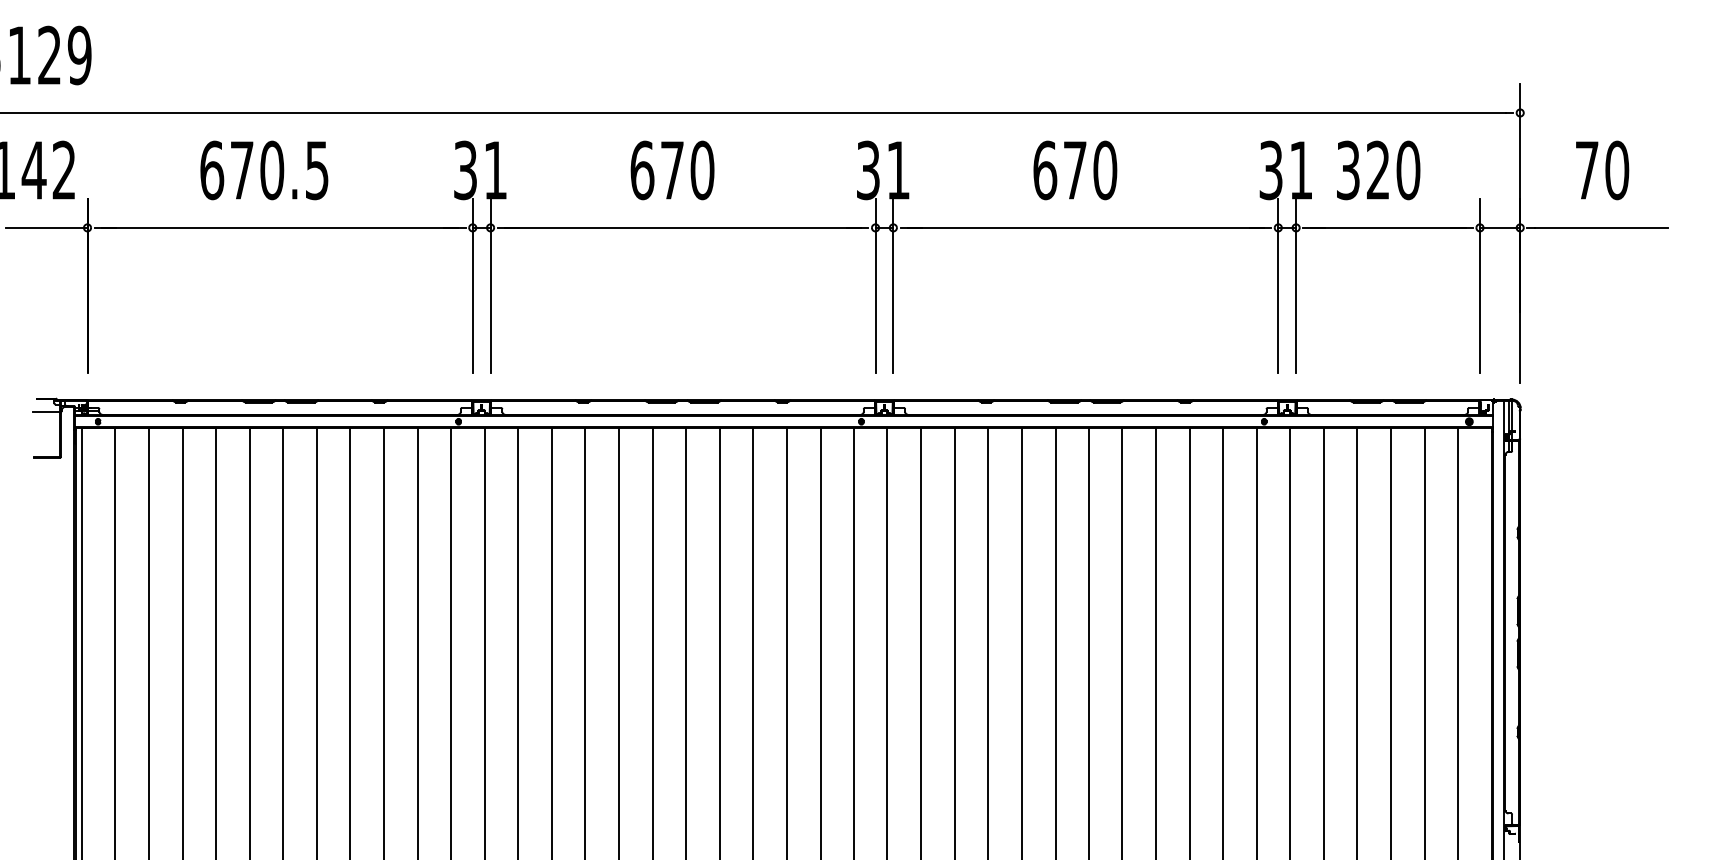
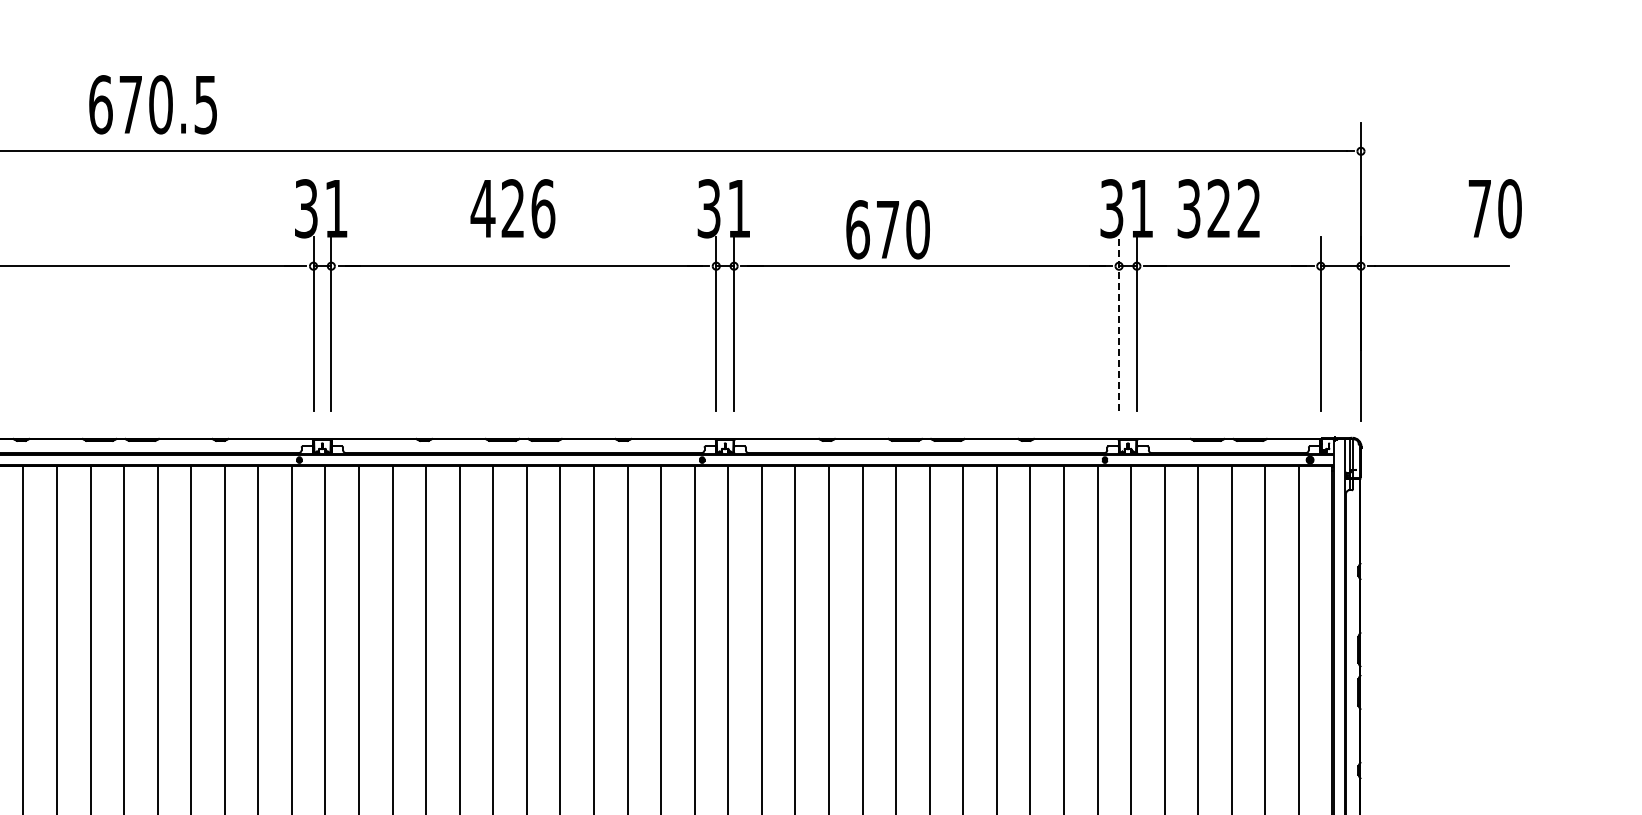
text: (264, 170) -> (153, 104), moved
text: (671, 170) -> (512, 208), 670 -> 426
text: (1075, 170) -> (888, 229), moved
text: (1408, 170) -> (1249, 208), 320 -> 322
text: (1602, 170) -> (1495, 208), moved
line: (1278, 285) -> (1119, 323), solid -> dashed

